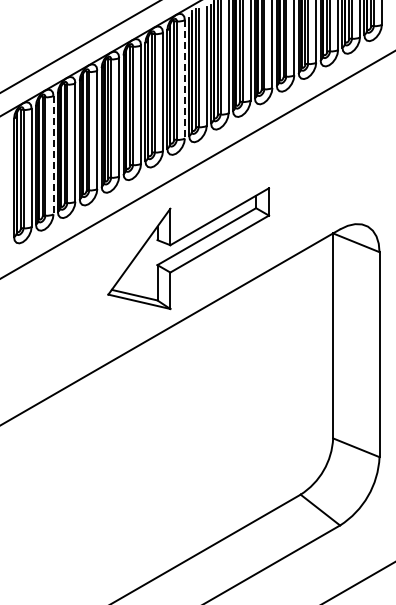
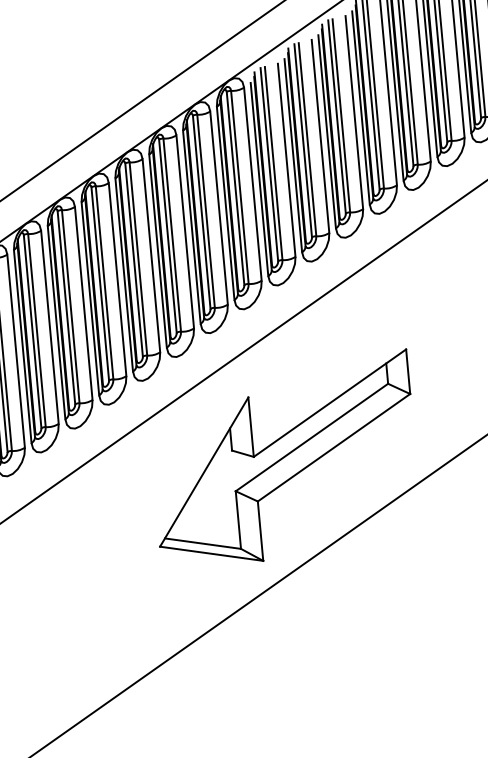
line: (184, 79) -> (252, 184), dashed -> solid
line: (53, 155) -> (49, 327), dashed -> solid

